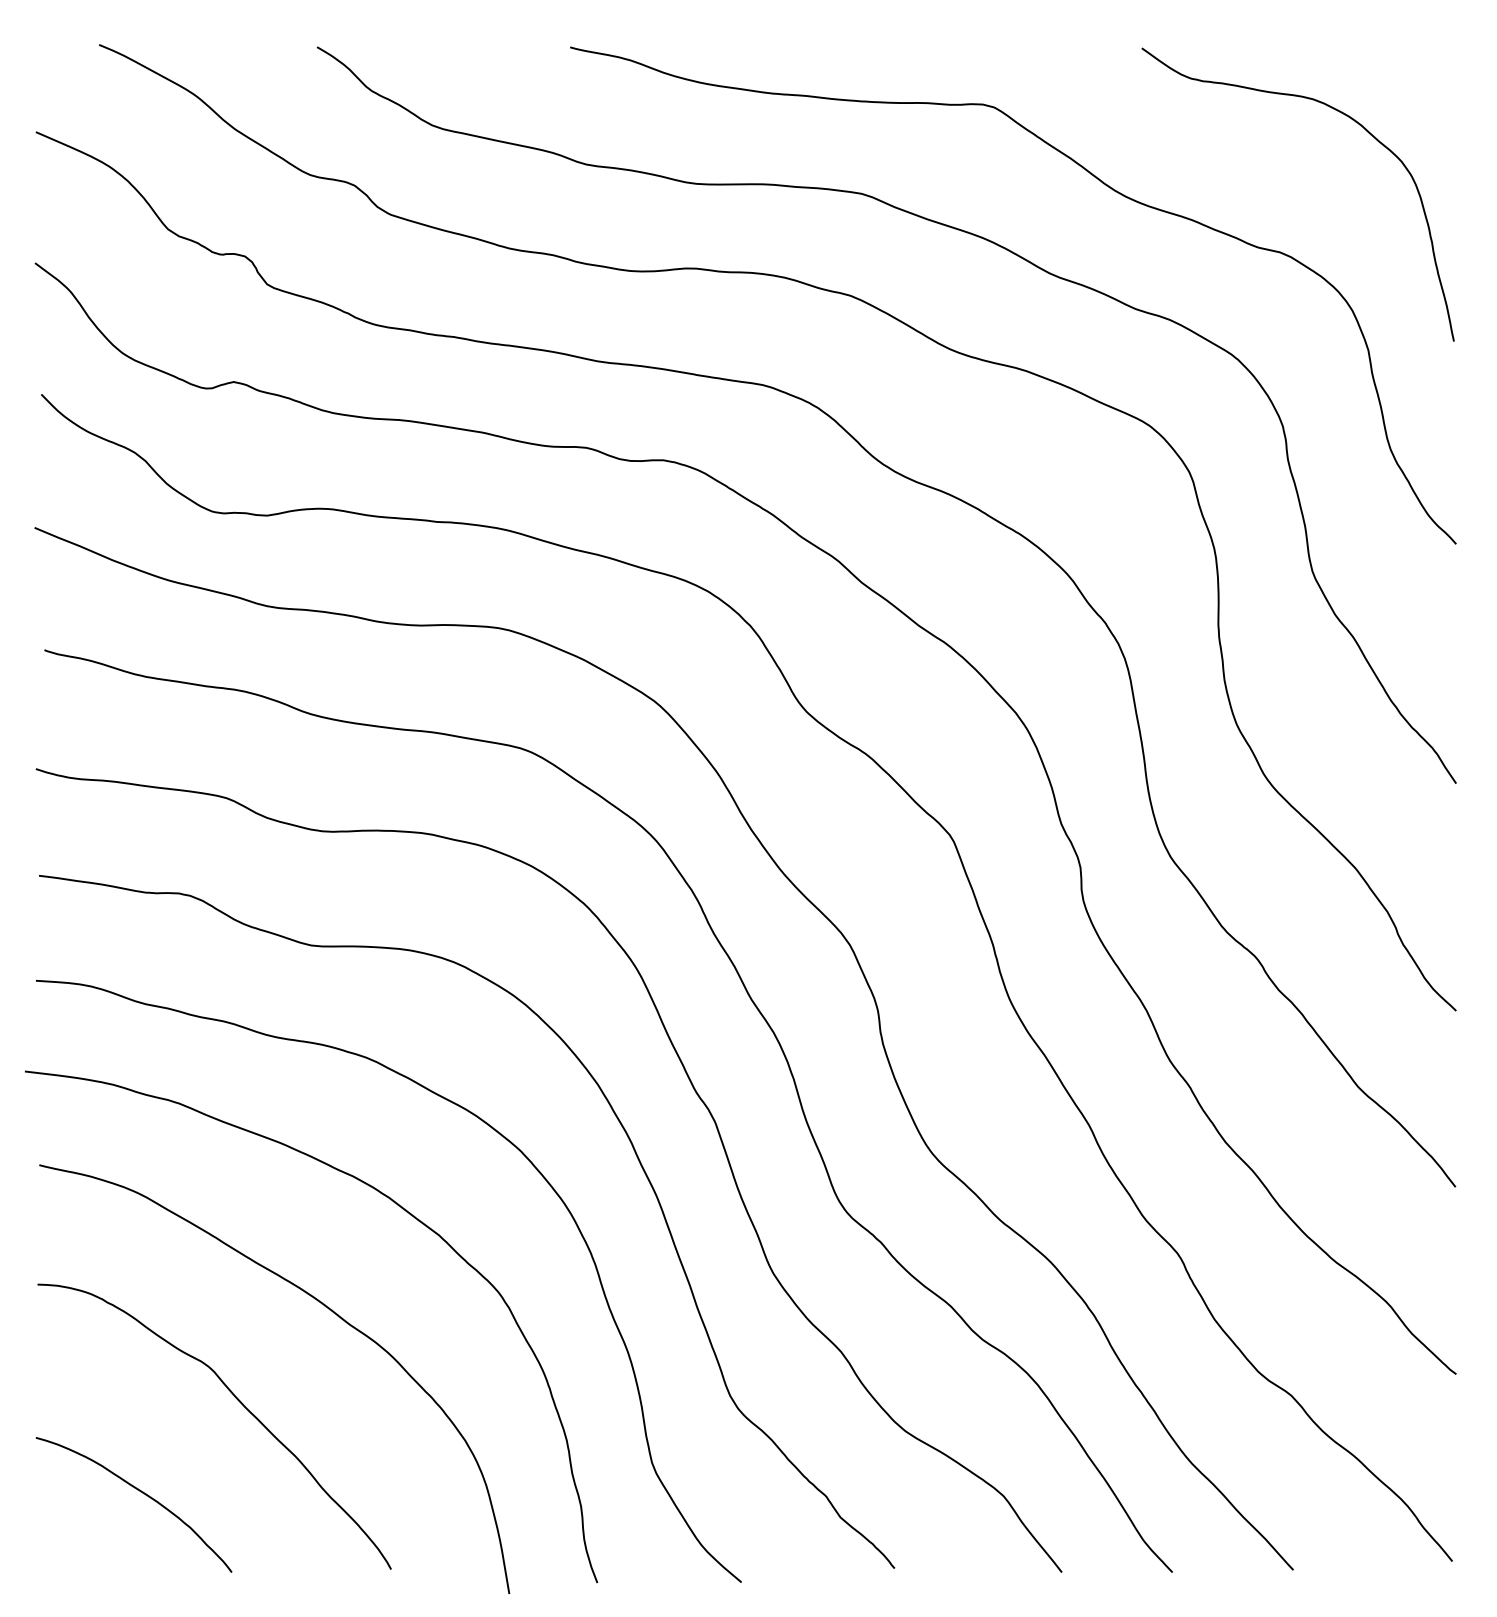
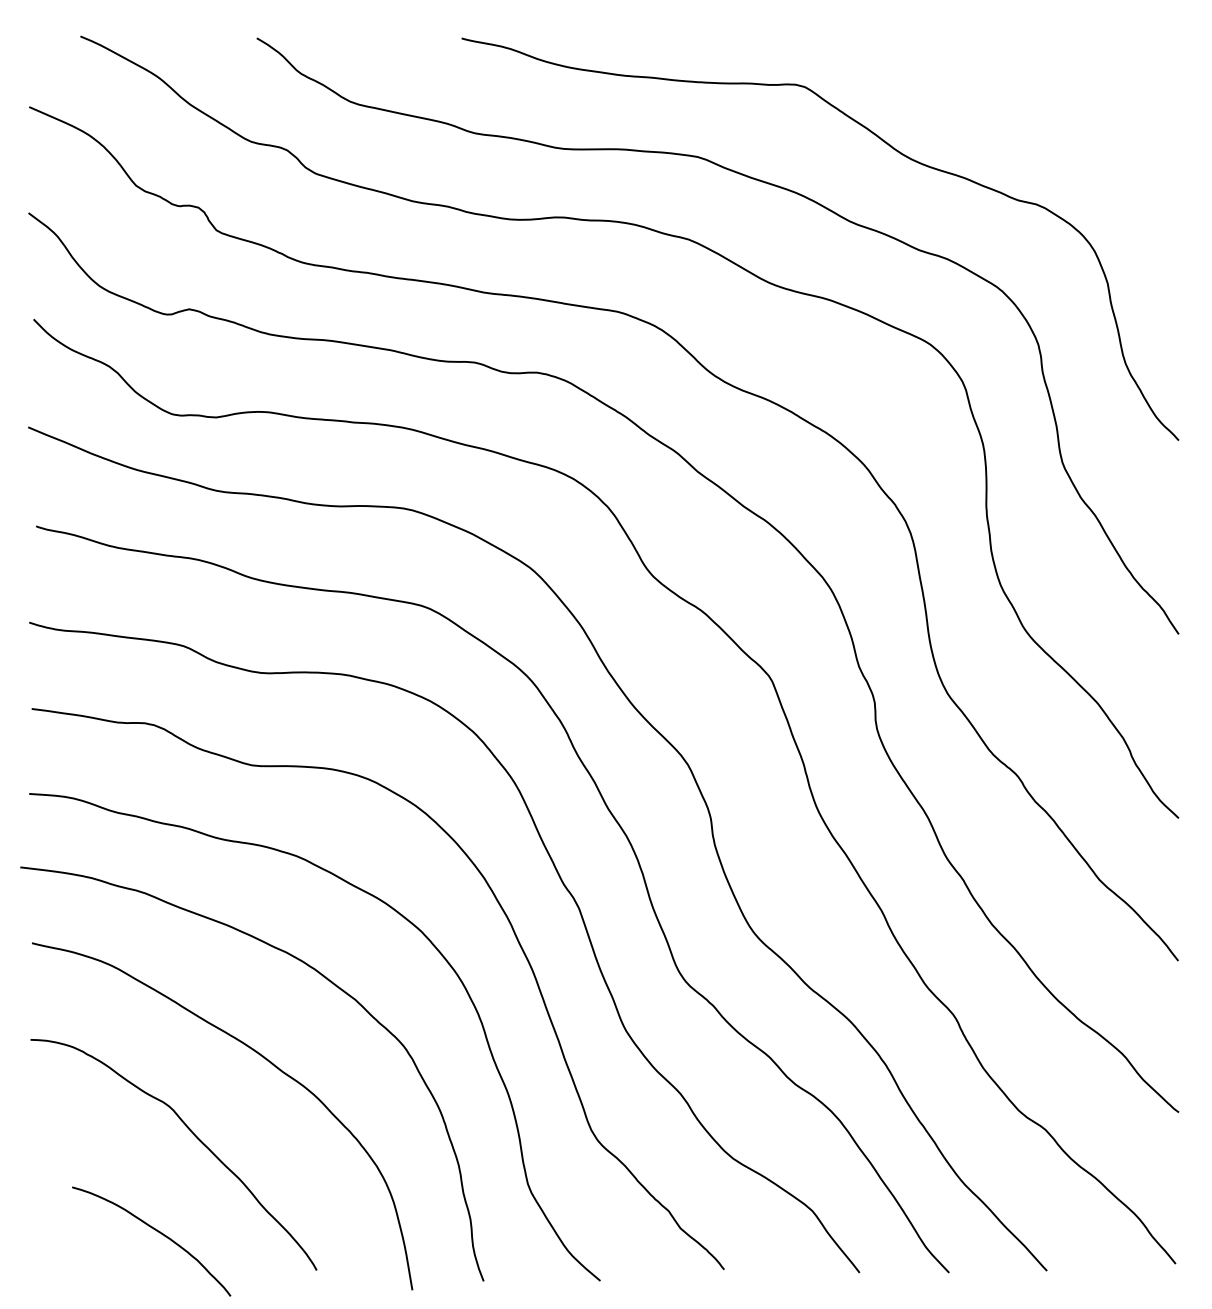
curve: (1344, 115) -> (1088, 93), removed
curve: (140, 1492) -> (156, 1231), moved

